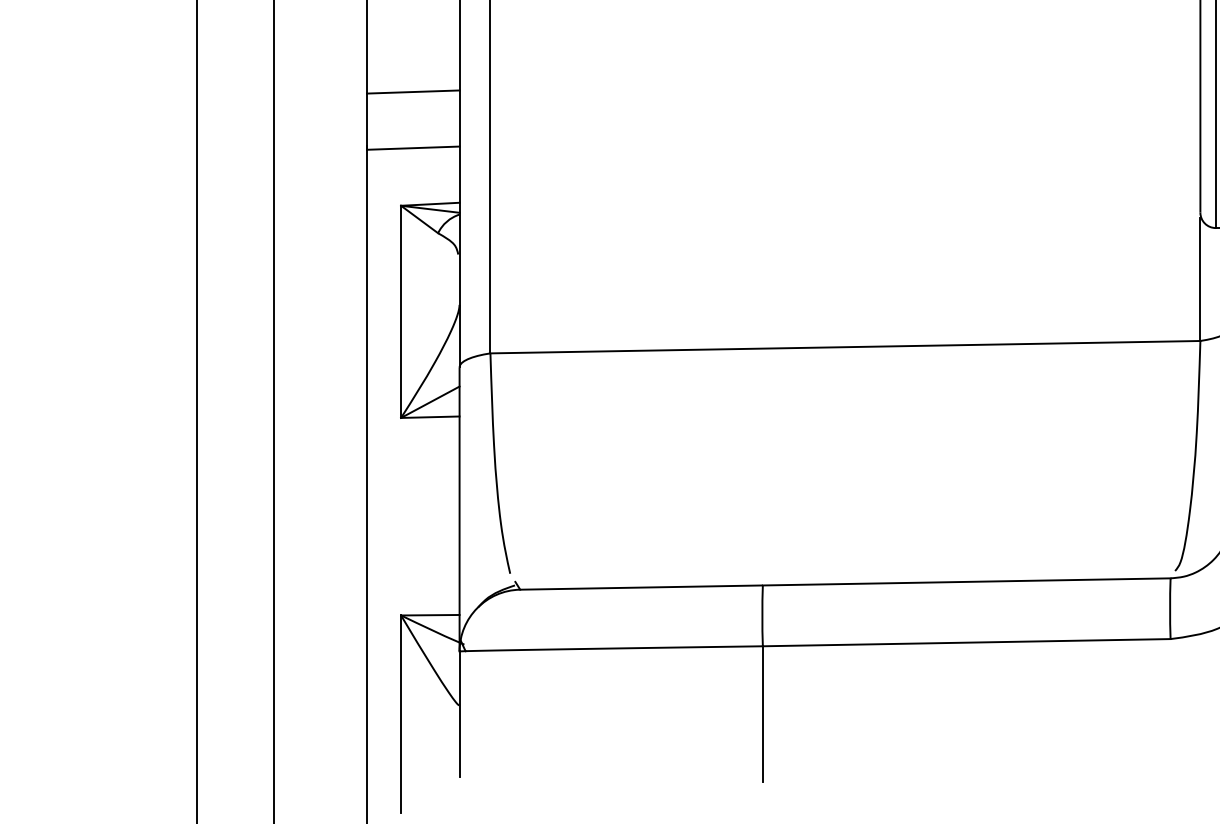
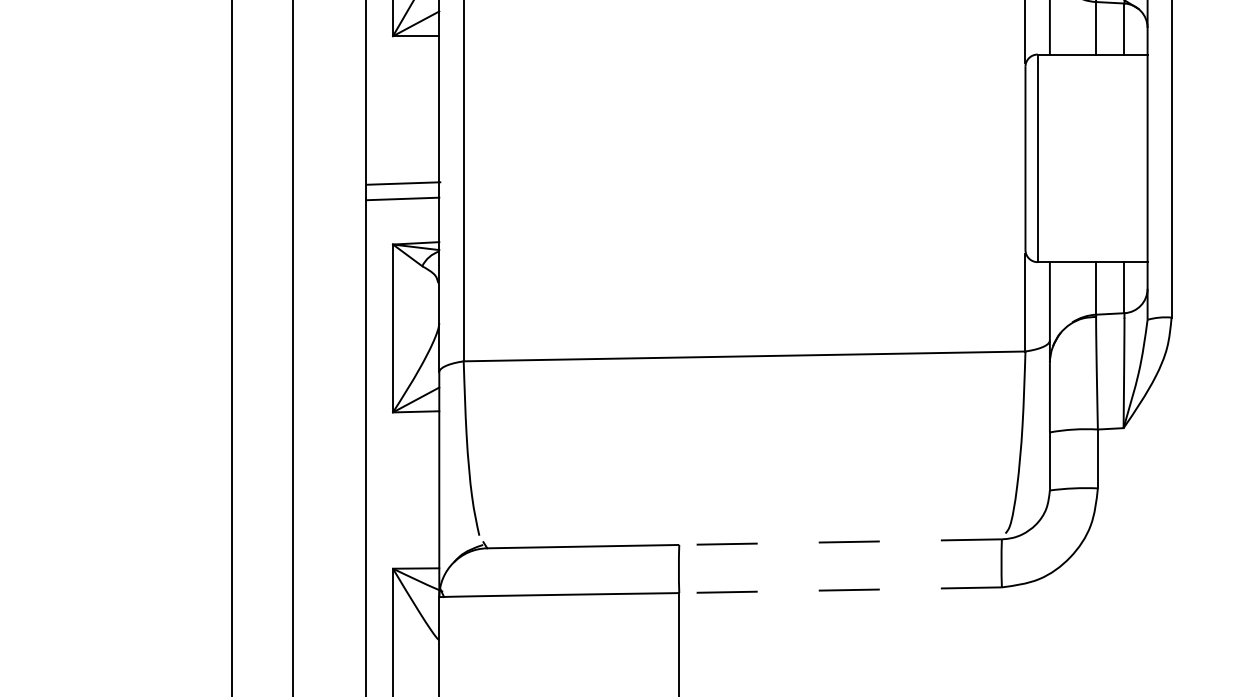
line: (413, 91) -> (403, 183), moved
line: (966, 582) -> (840, 542), solid -> dashed
line: (966, 643) -> (840, 590), solid -> dashed

